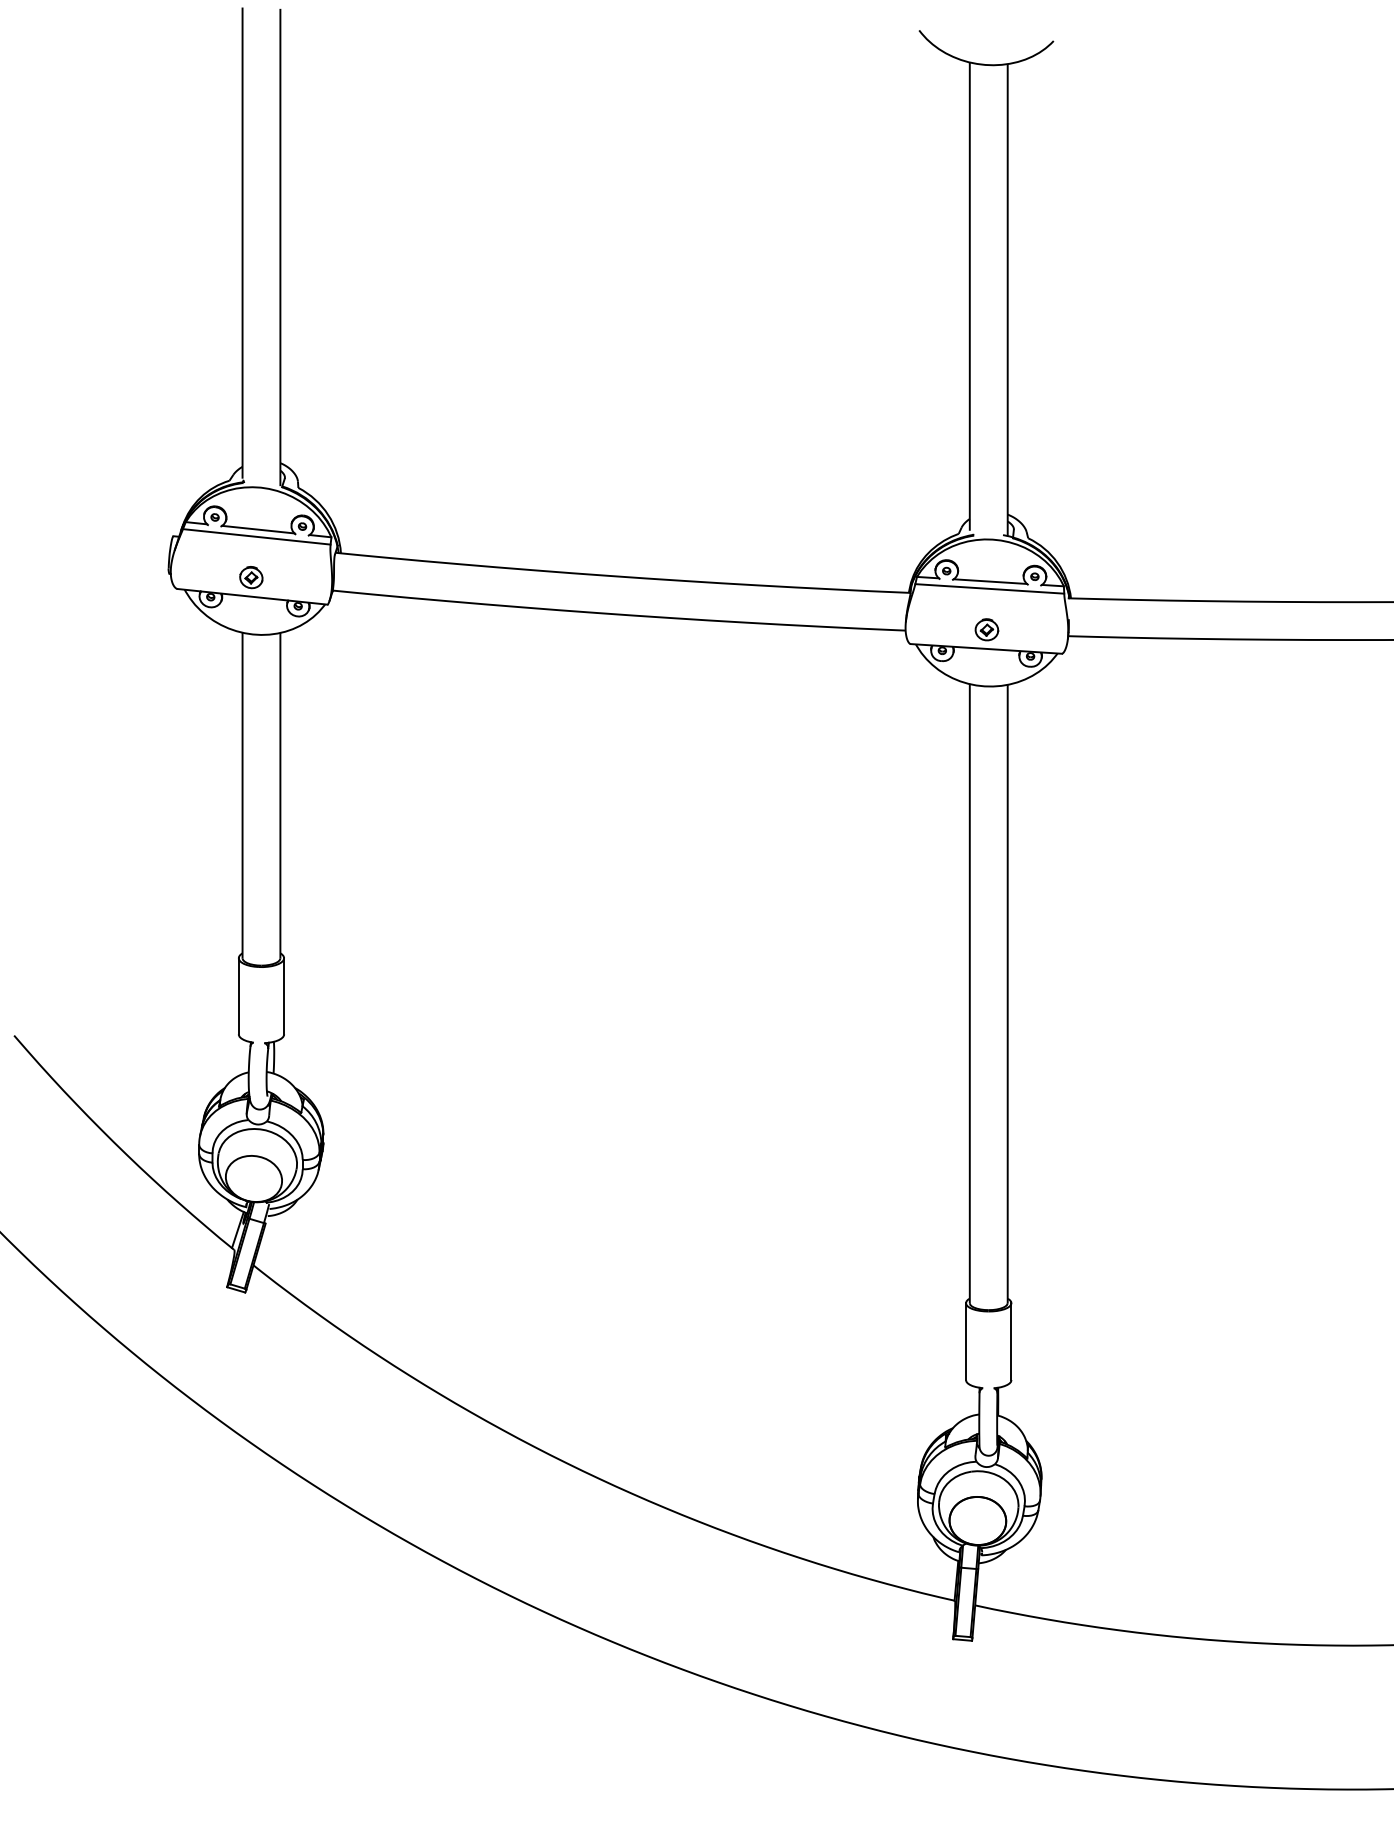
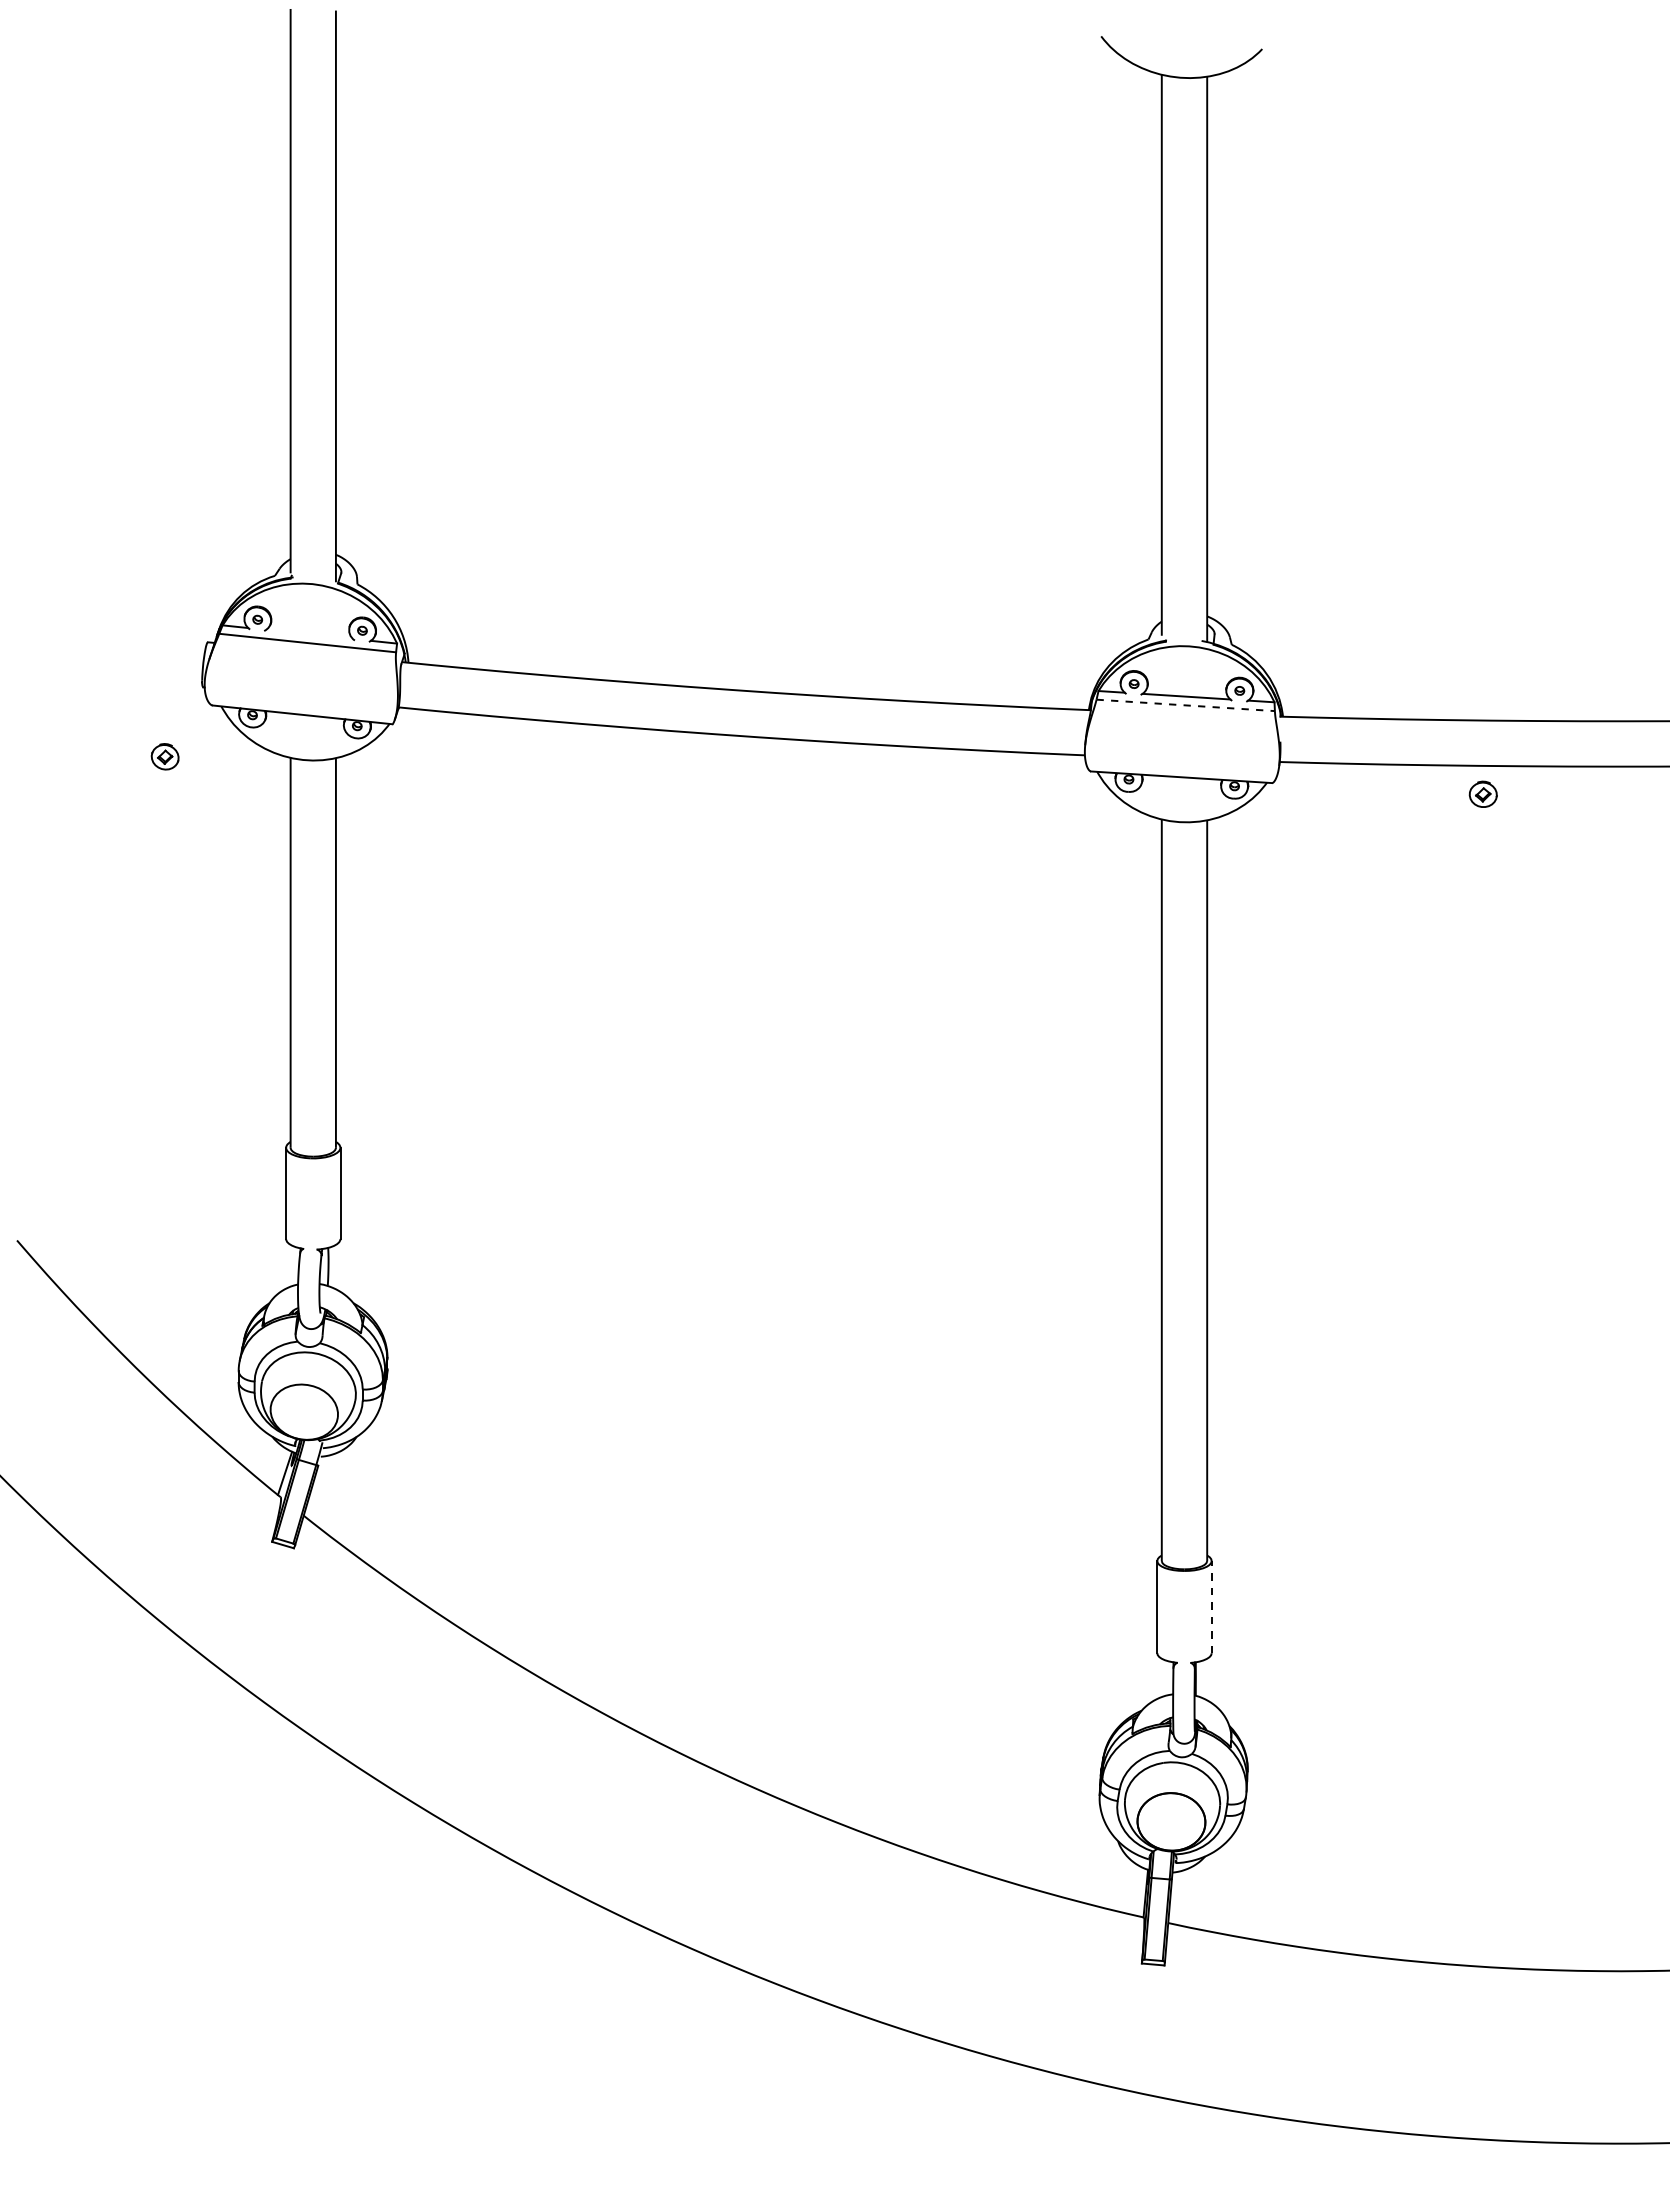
line: (258, 528) -> (309, 633), removed
part: (250, 577) -> (164, 756), moved
line: (990, 588) -> (1186, 705), solid -> dashed
part: (986, 629) -> (1482, 793), moved
line: (1011, 1341) -> (1211, 1606), solid -> dashed

